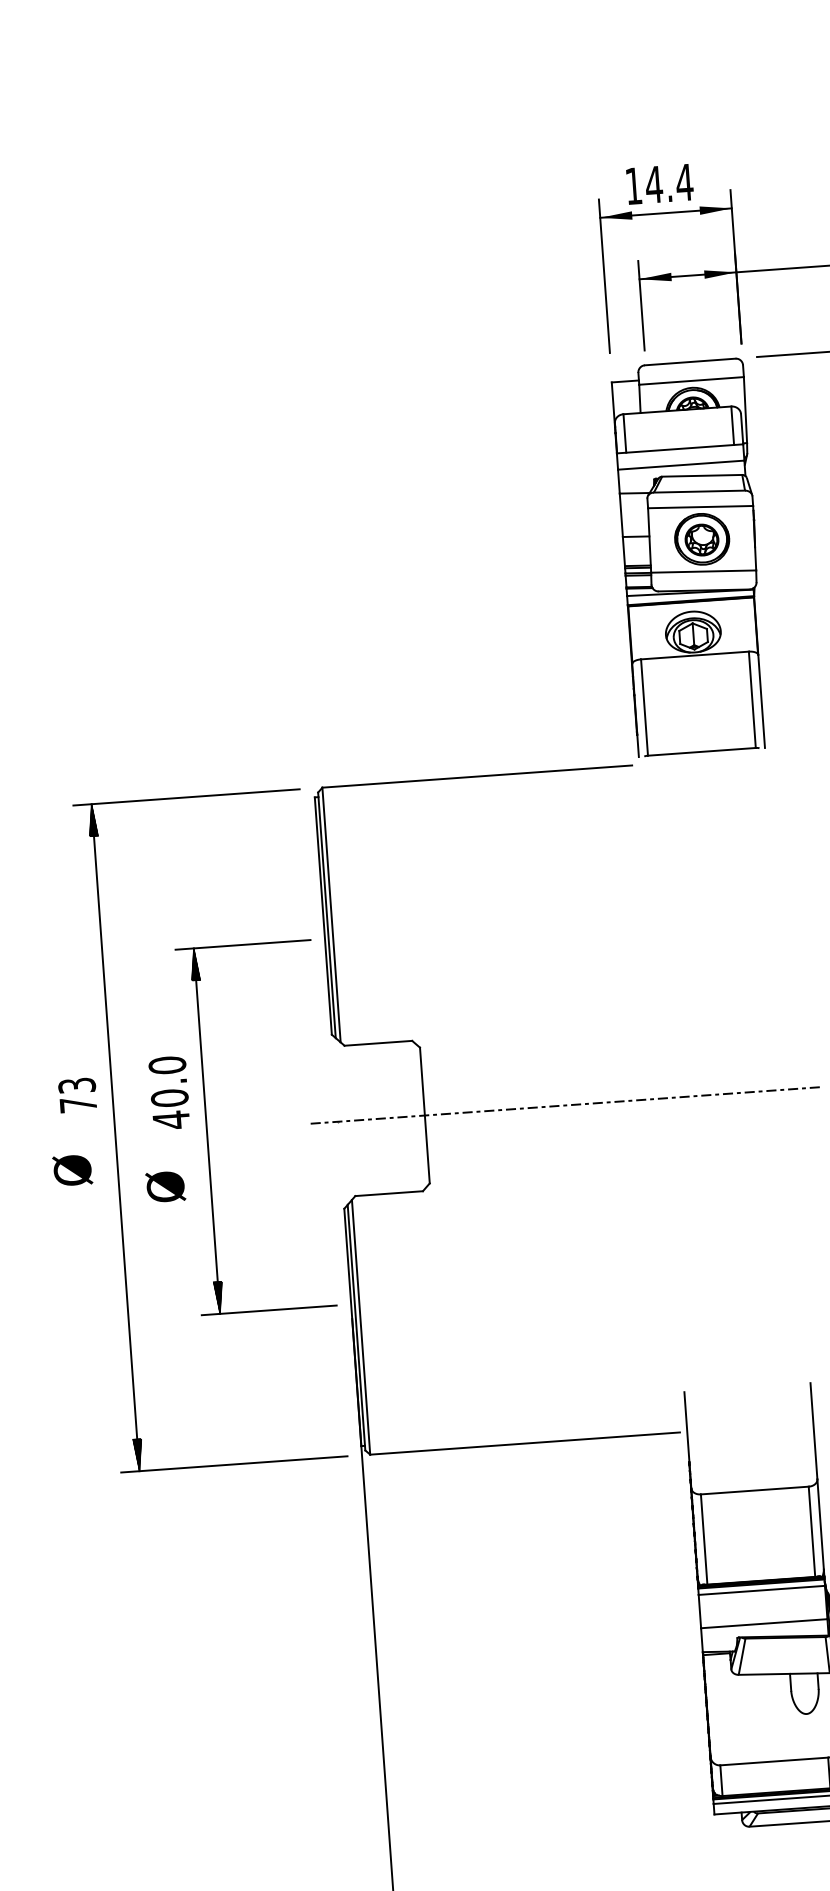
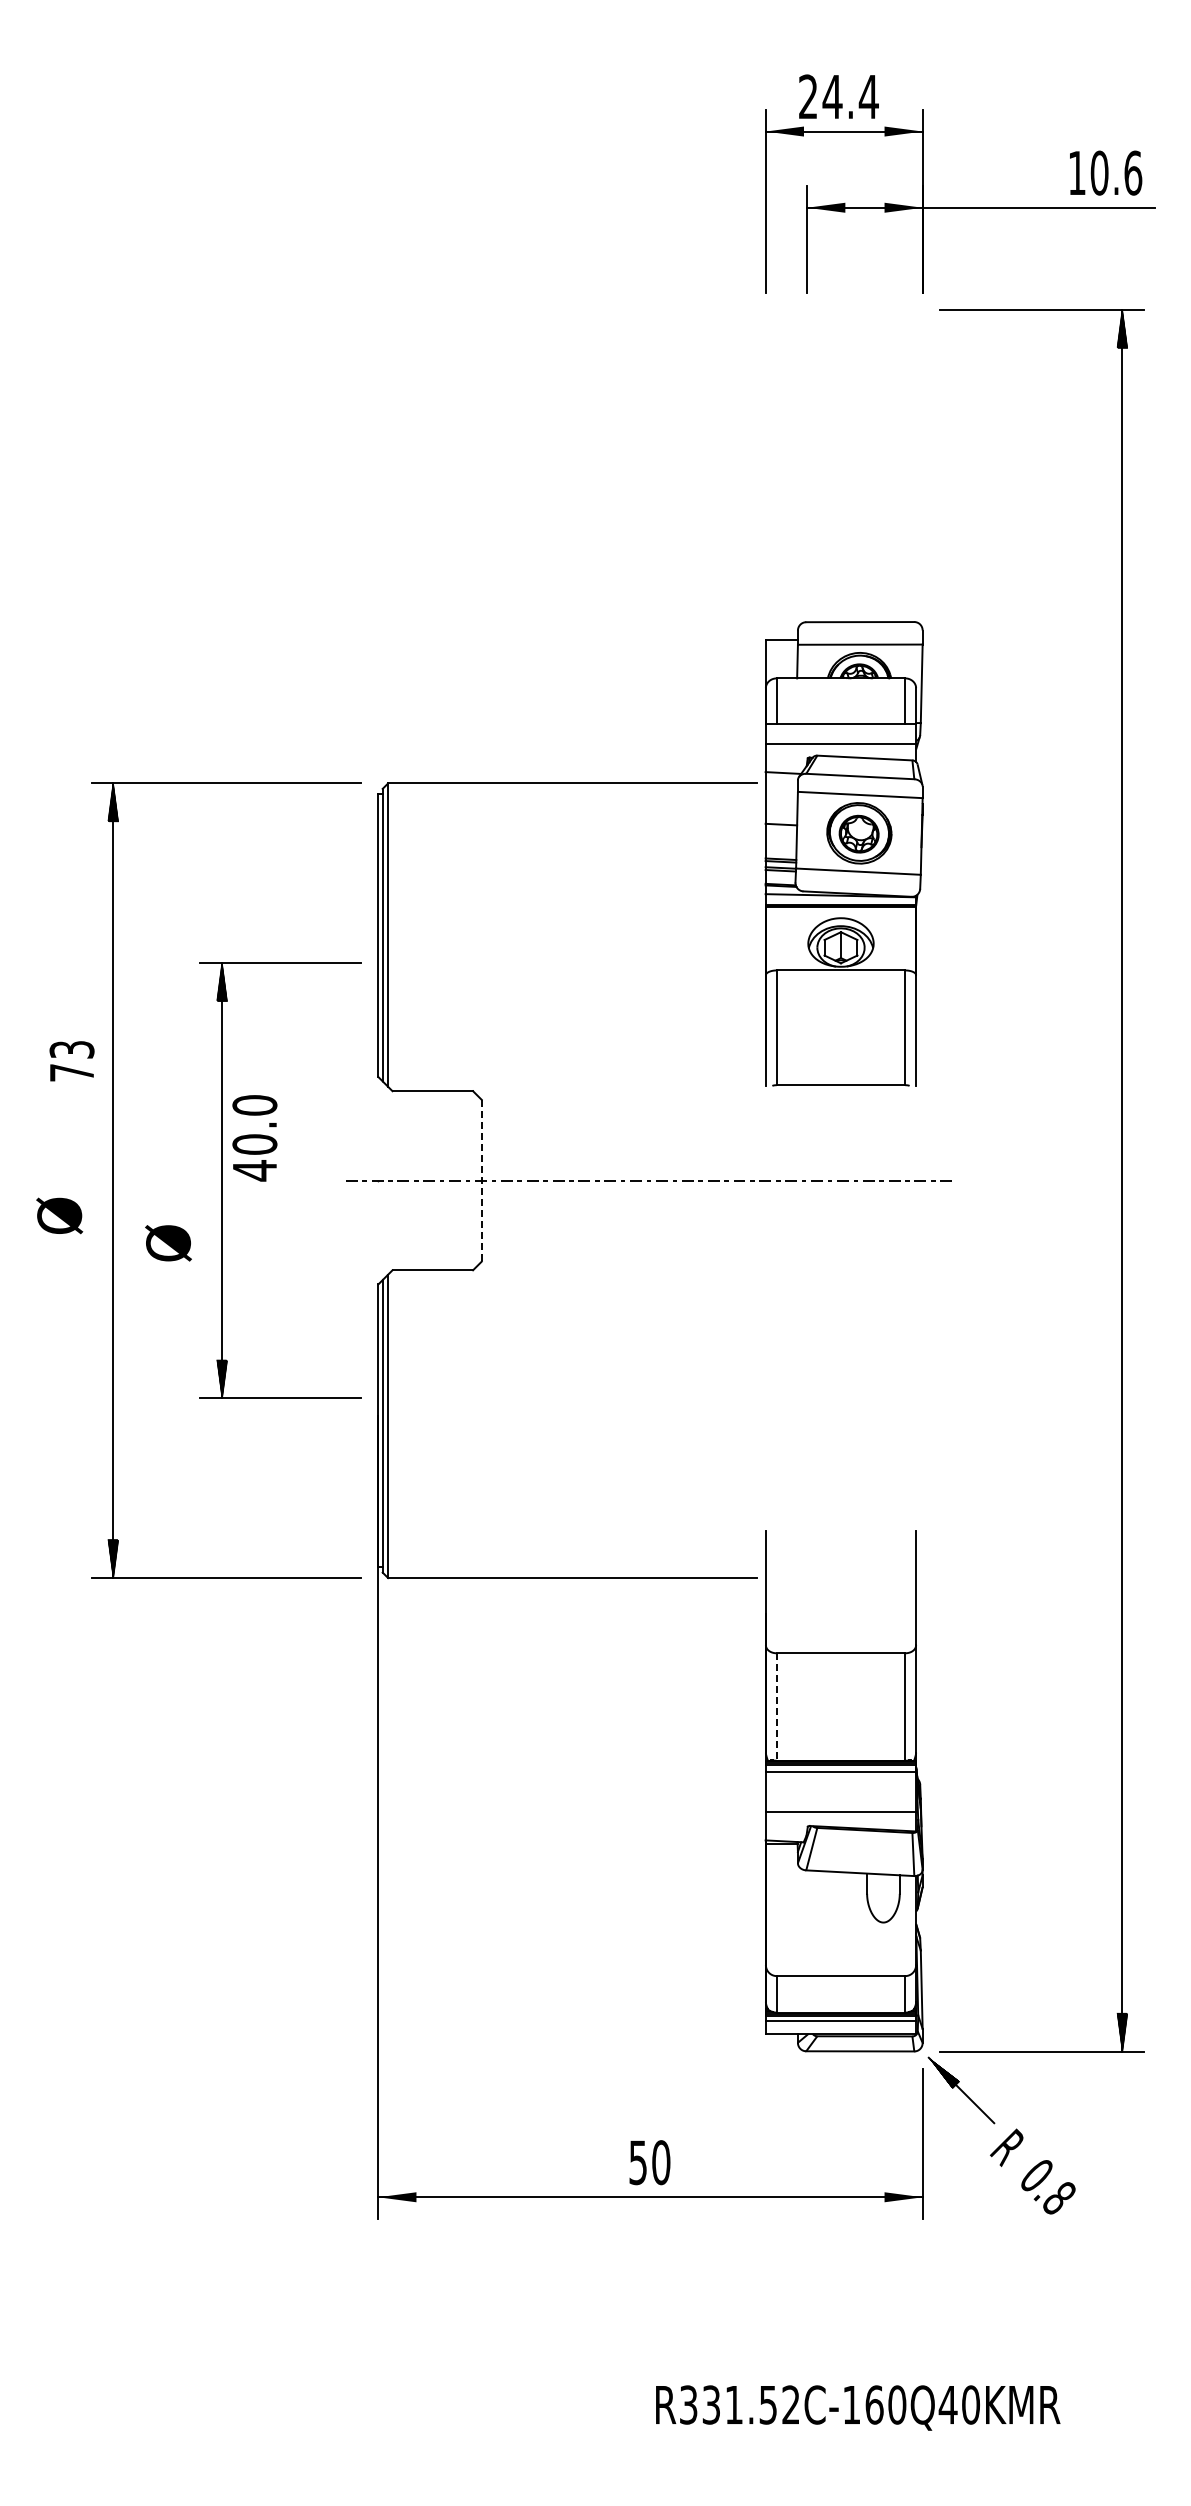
text: (633, 185) -> (807, 96), 14.4 -> 24.4
part: (690, 557) -> (843, 853), moved
text: (169, 1093) -> (254, 1138), moved
text: (77, 1095) -> (71, 1061), moved
line: (424, 1115) -> (481, 1180), solid -> dashed
line: (703, 1539) -> (776, 1707), solid -> dashed

